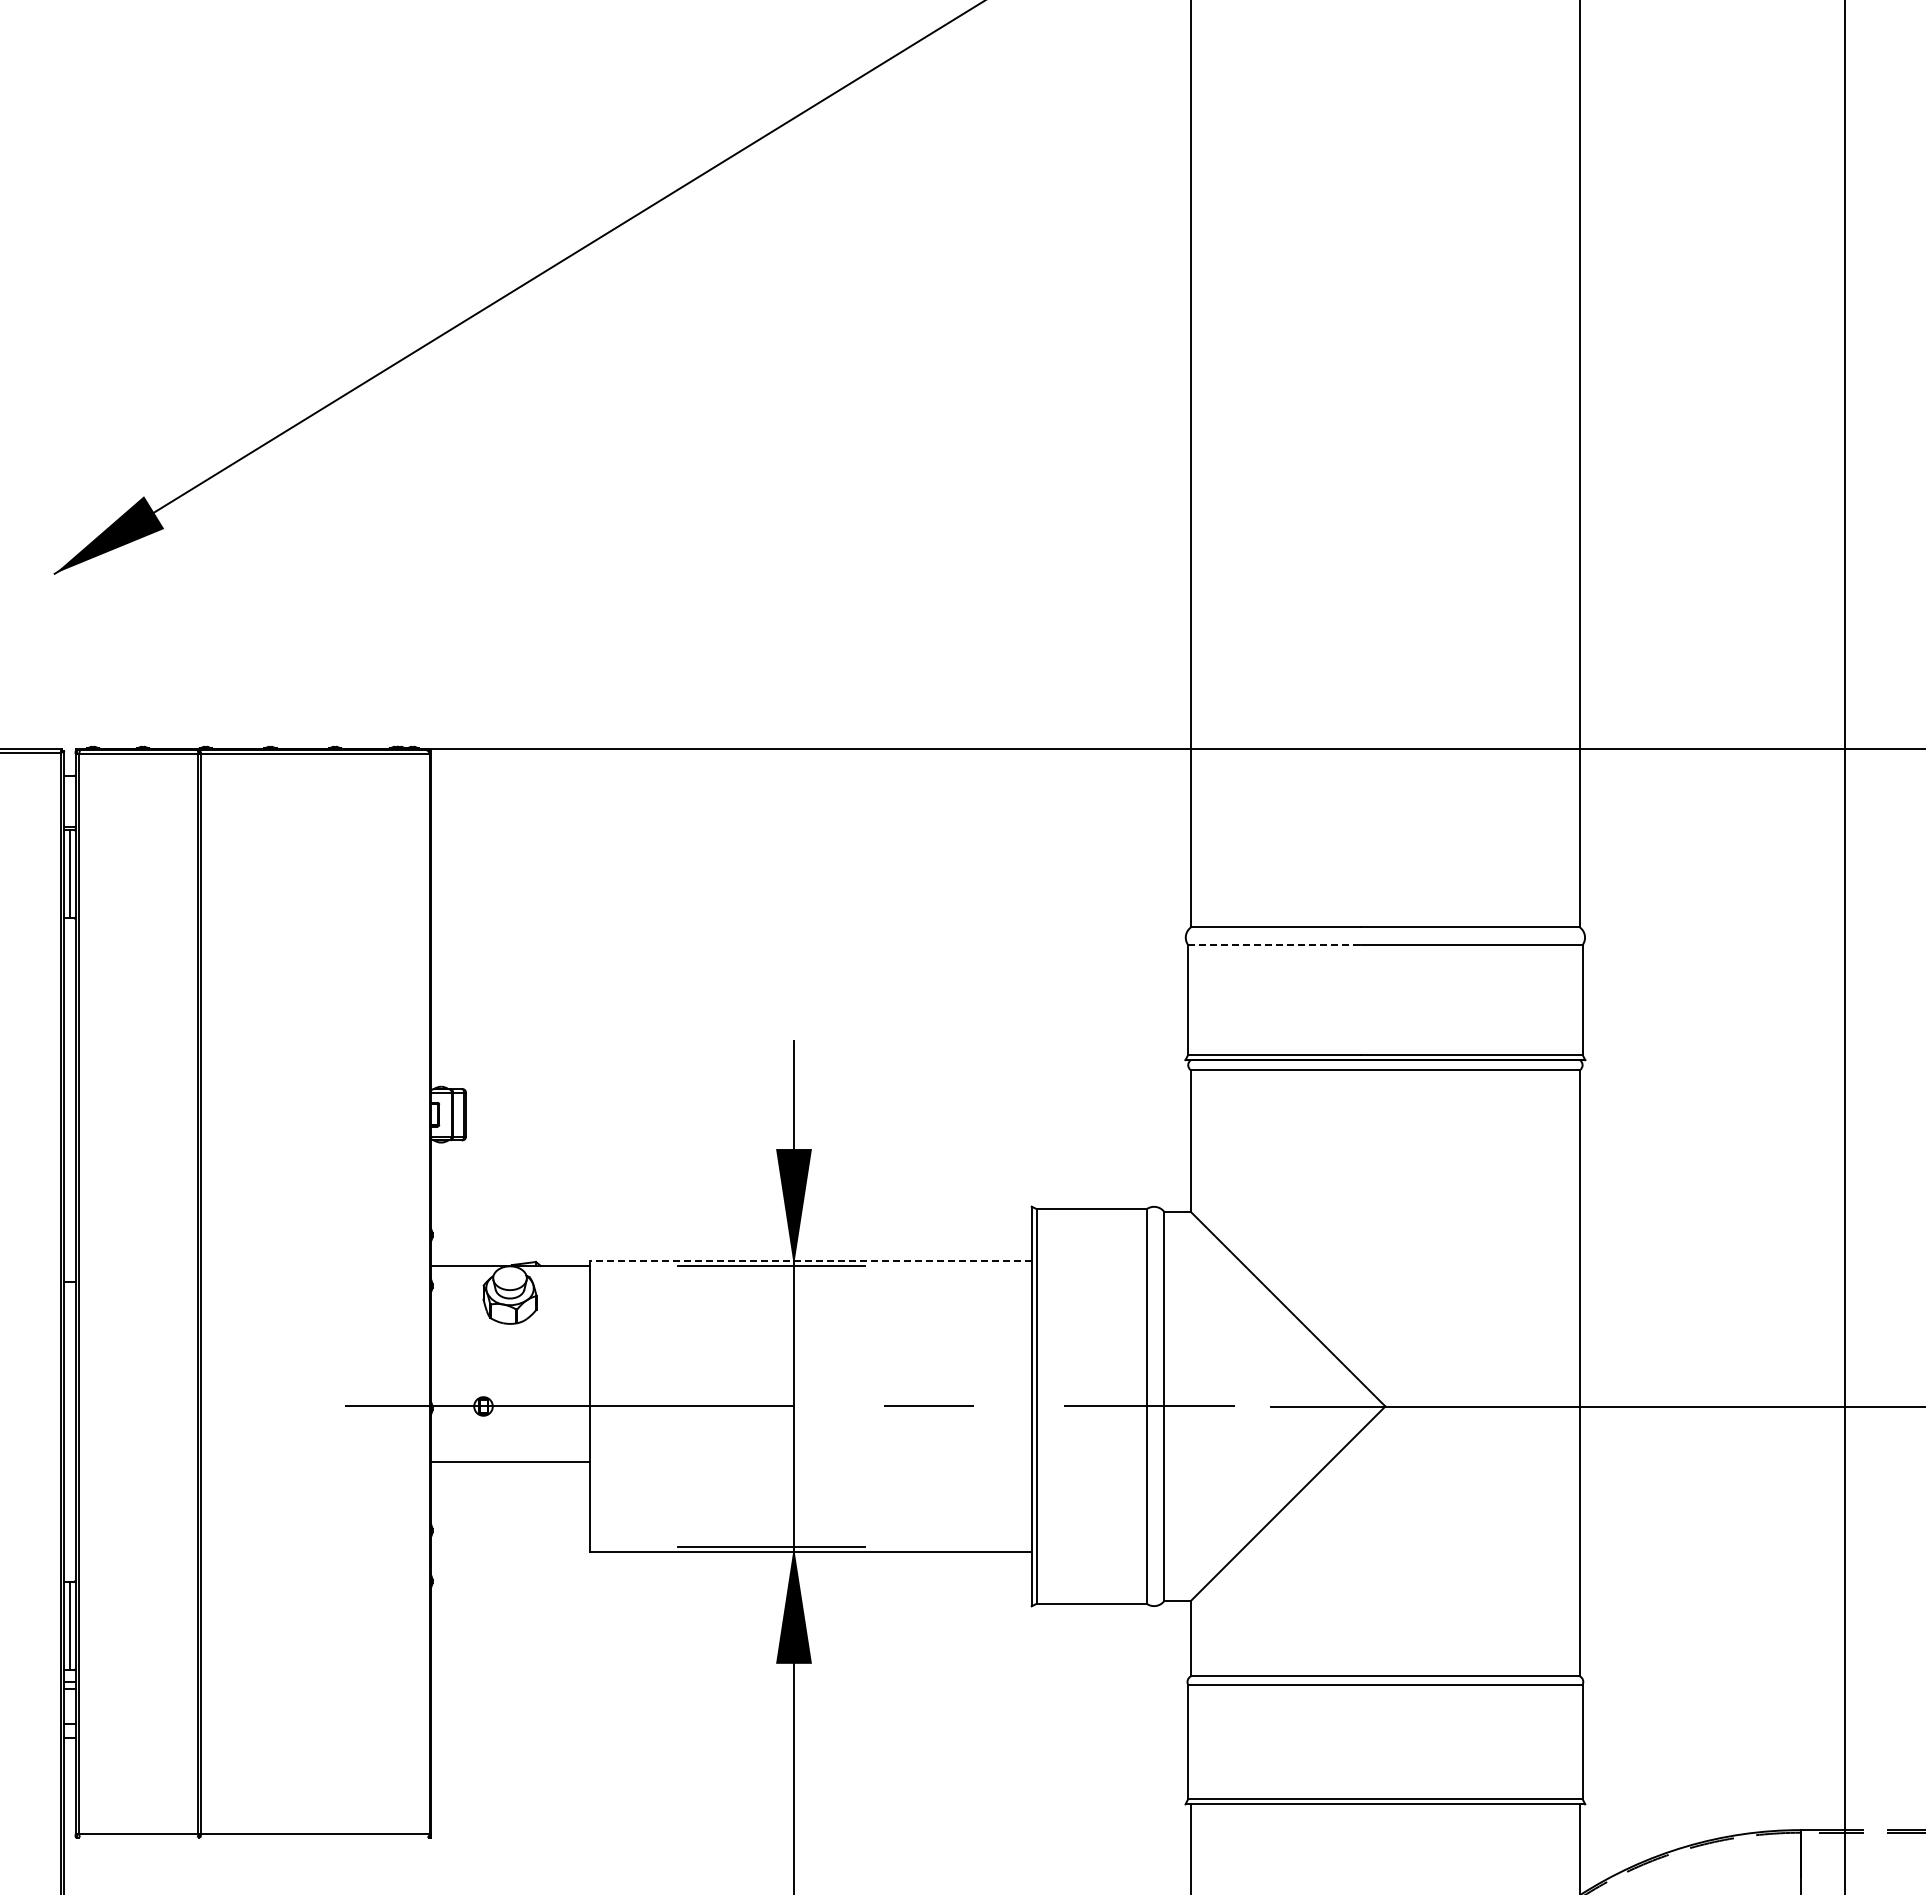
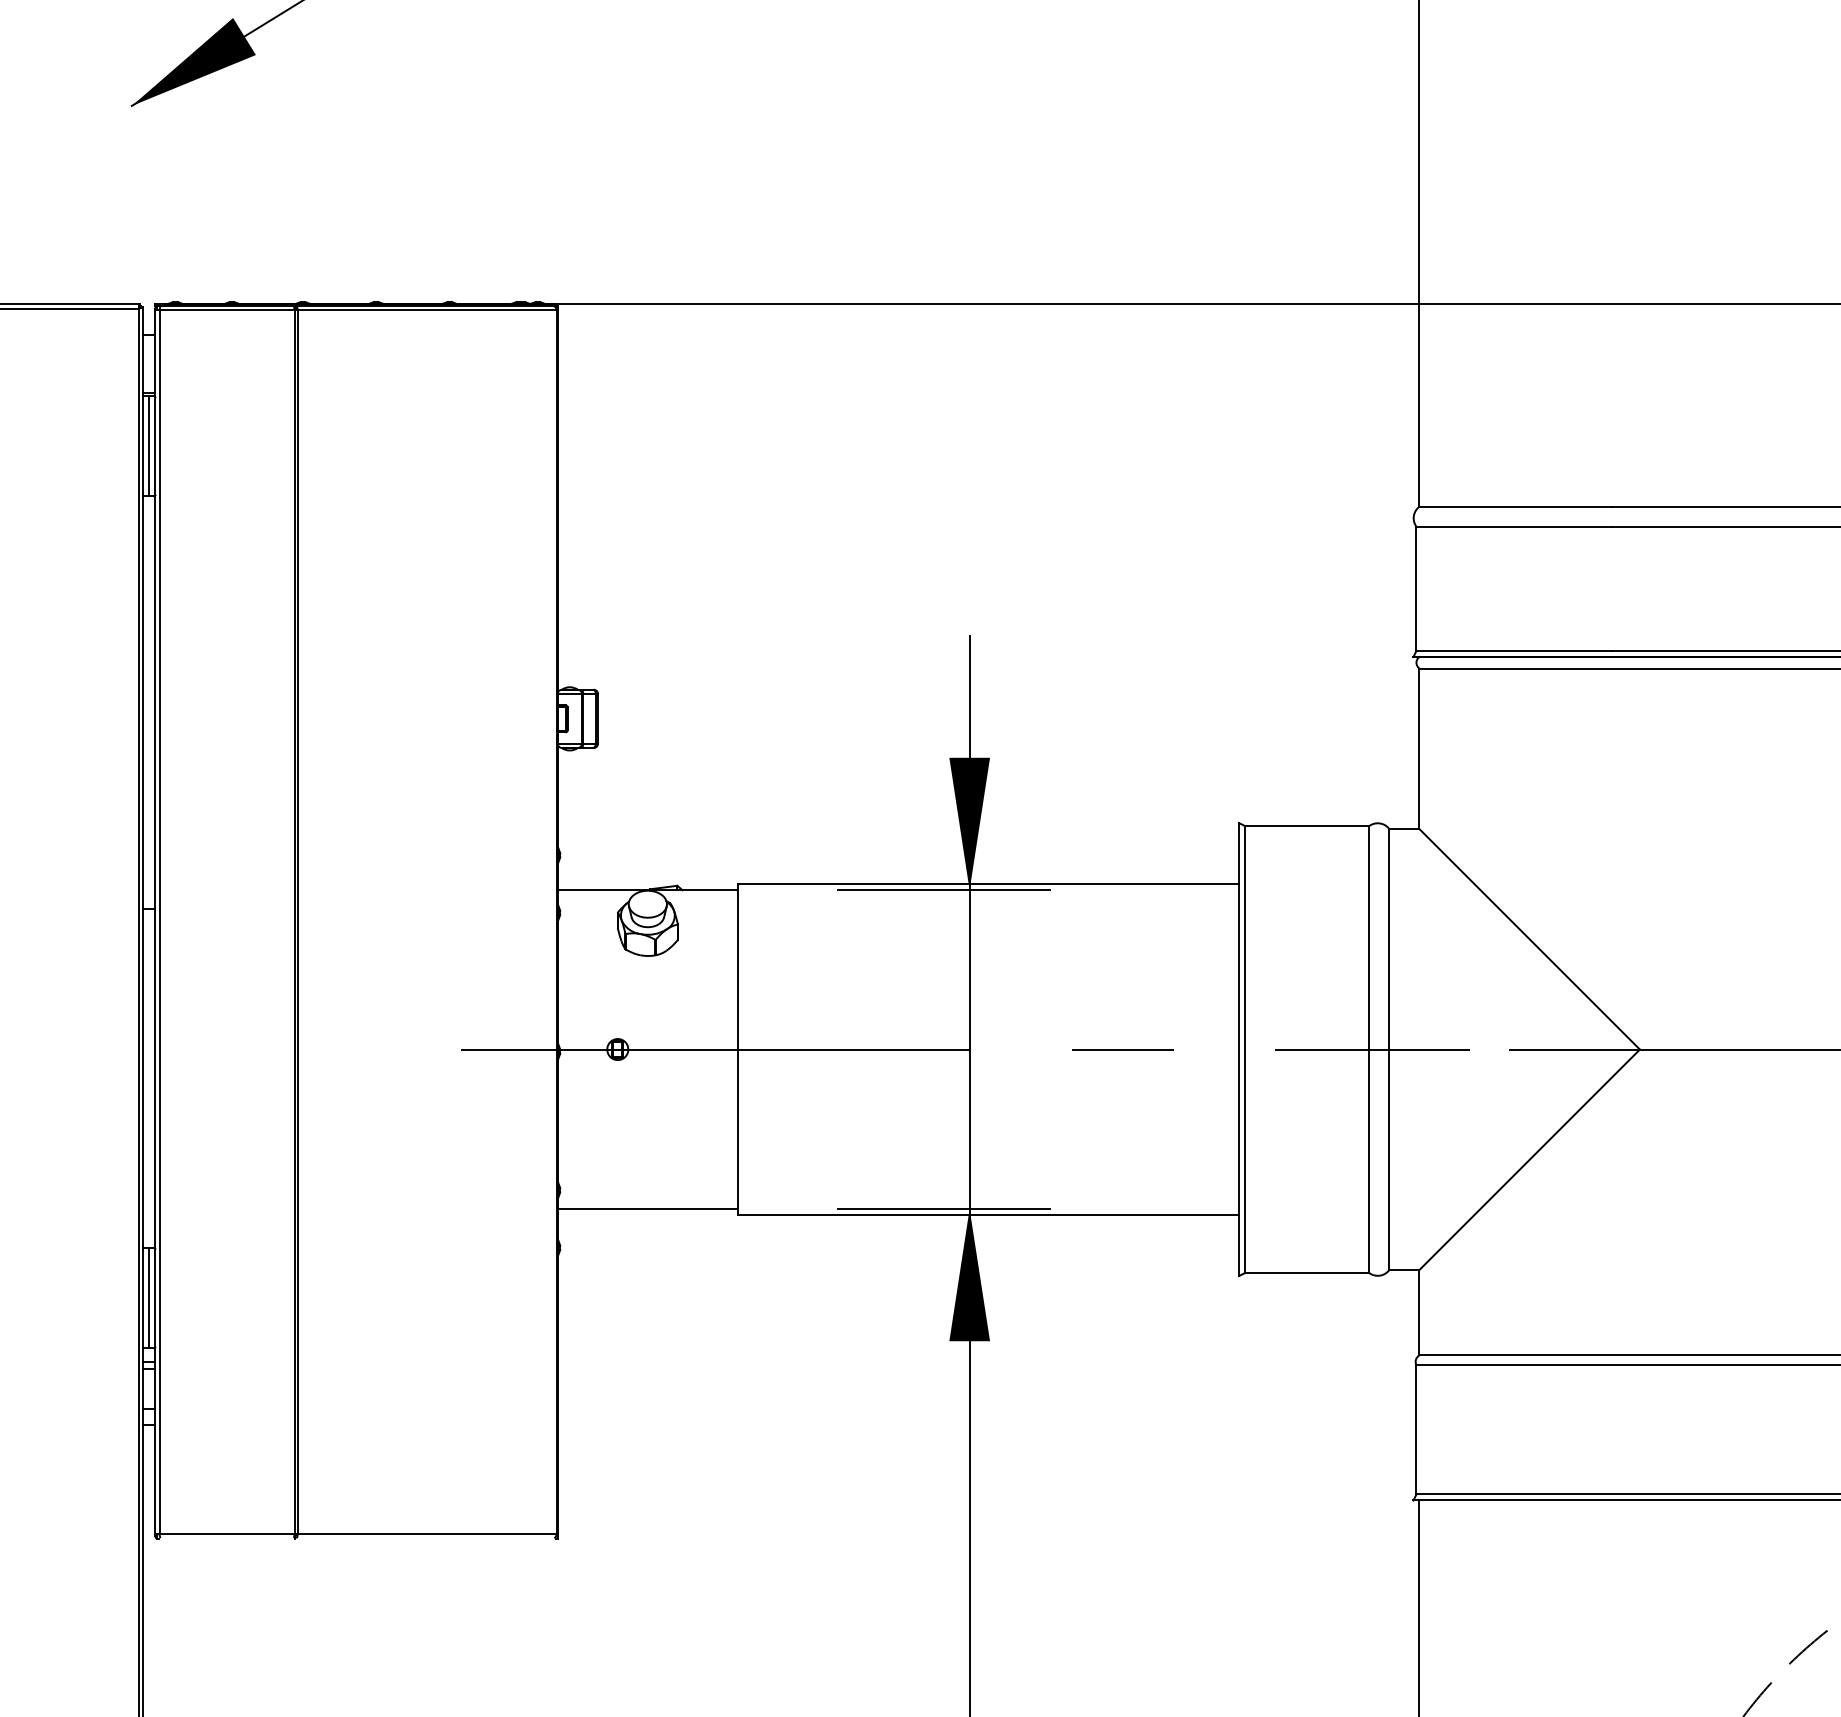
line: (1274, 945) -> (1514, 527), dashed -> solid
line: (810, 1260) -> (988, 884), dashed -> solid
line: (509, 1462) -> (647, 1209), moved

